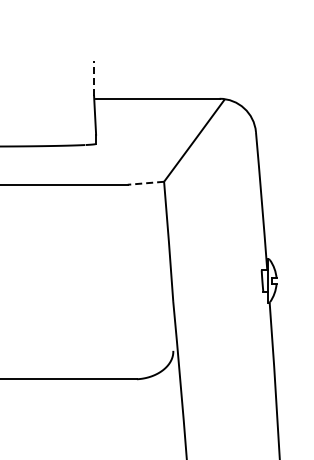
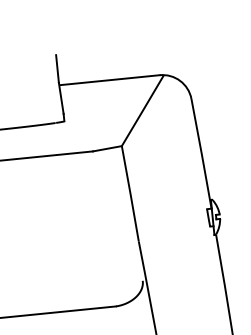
line: (94, 78) -> (57, 68), dashed -> solid
line: (145, 183) -> (107, 148), dashed -> solid

